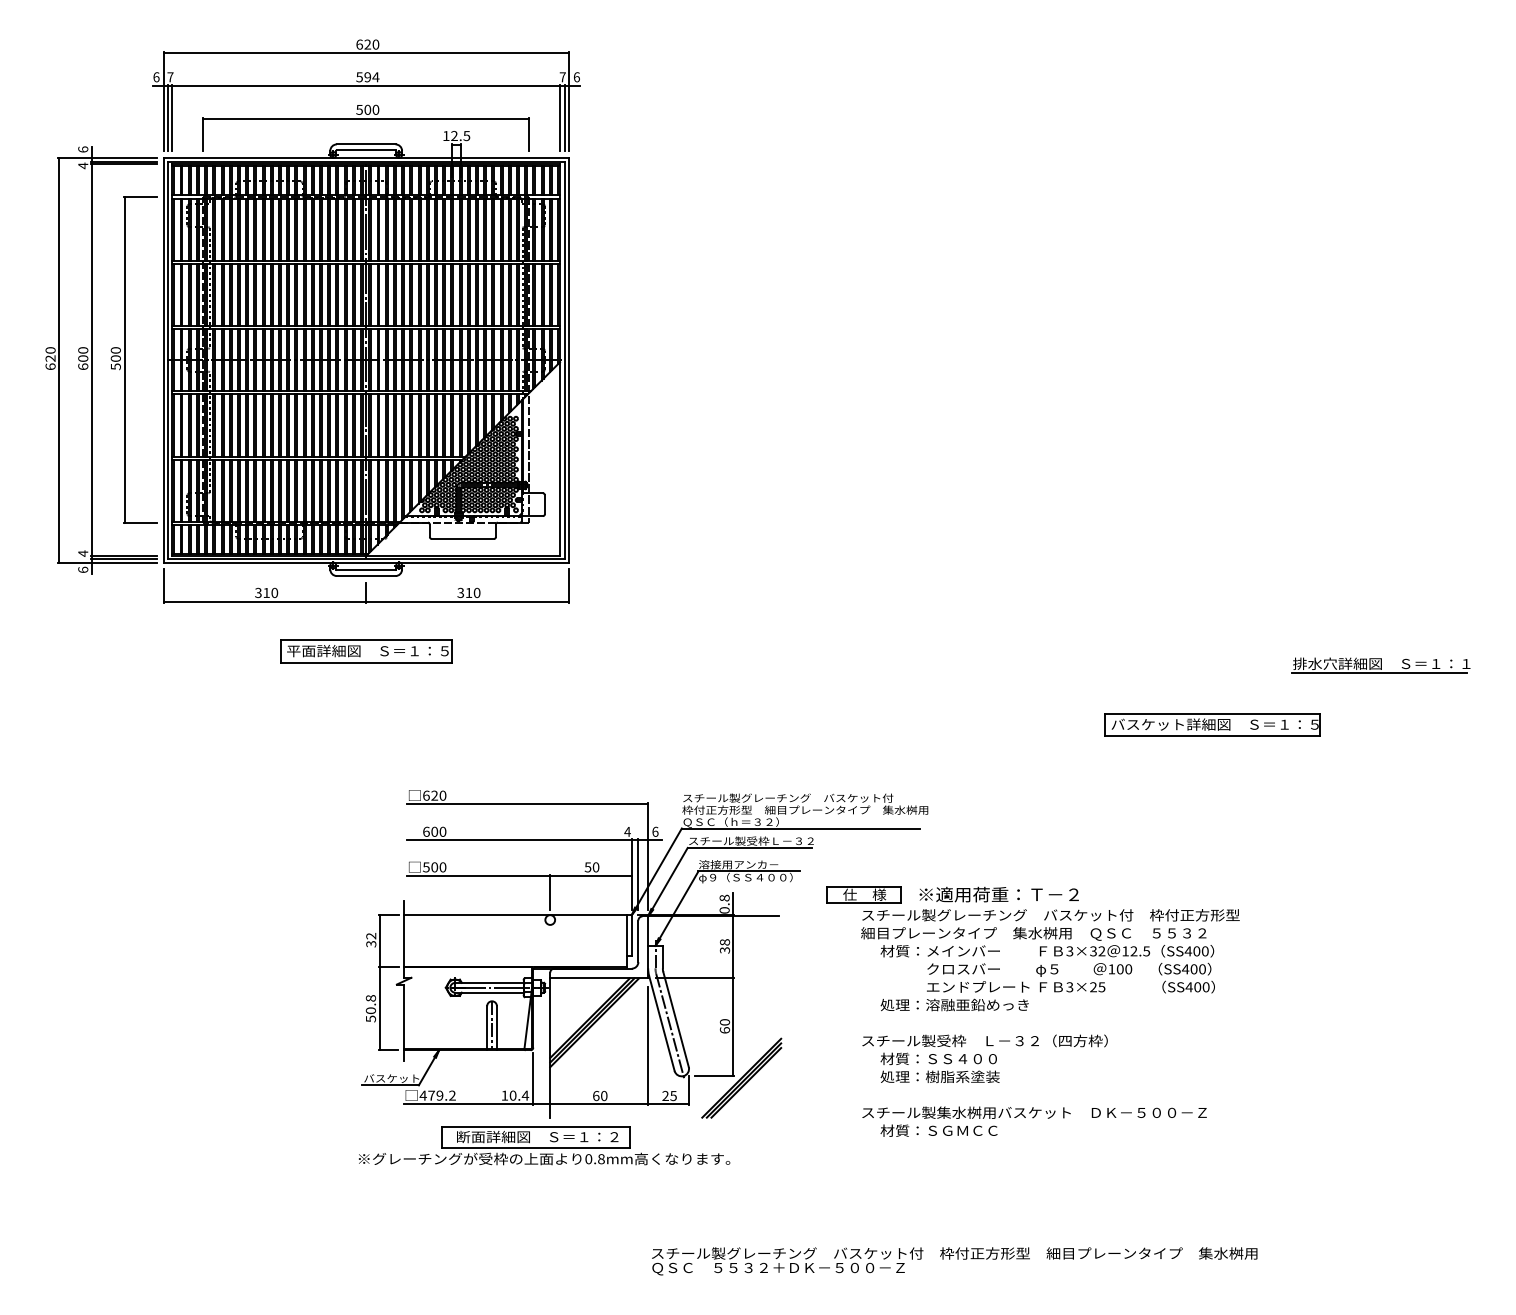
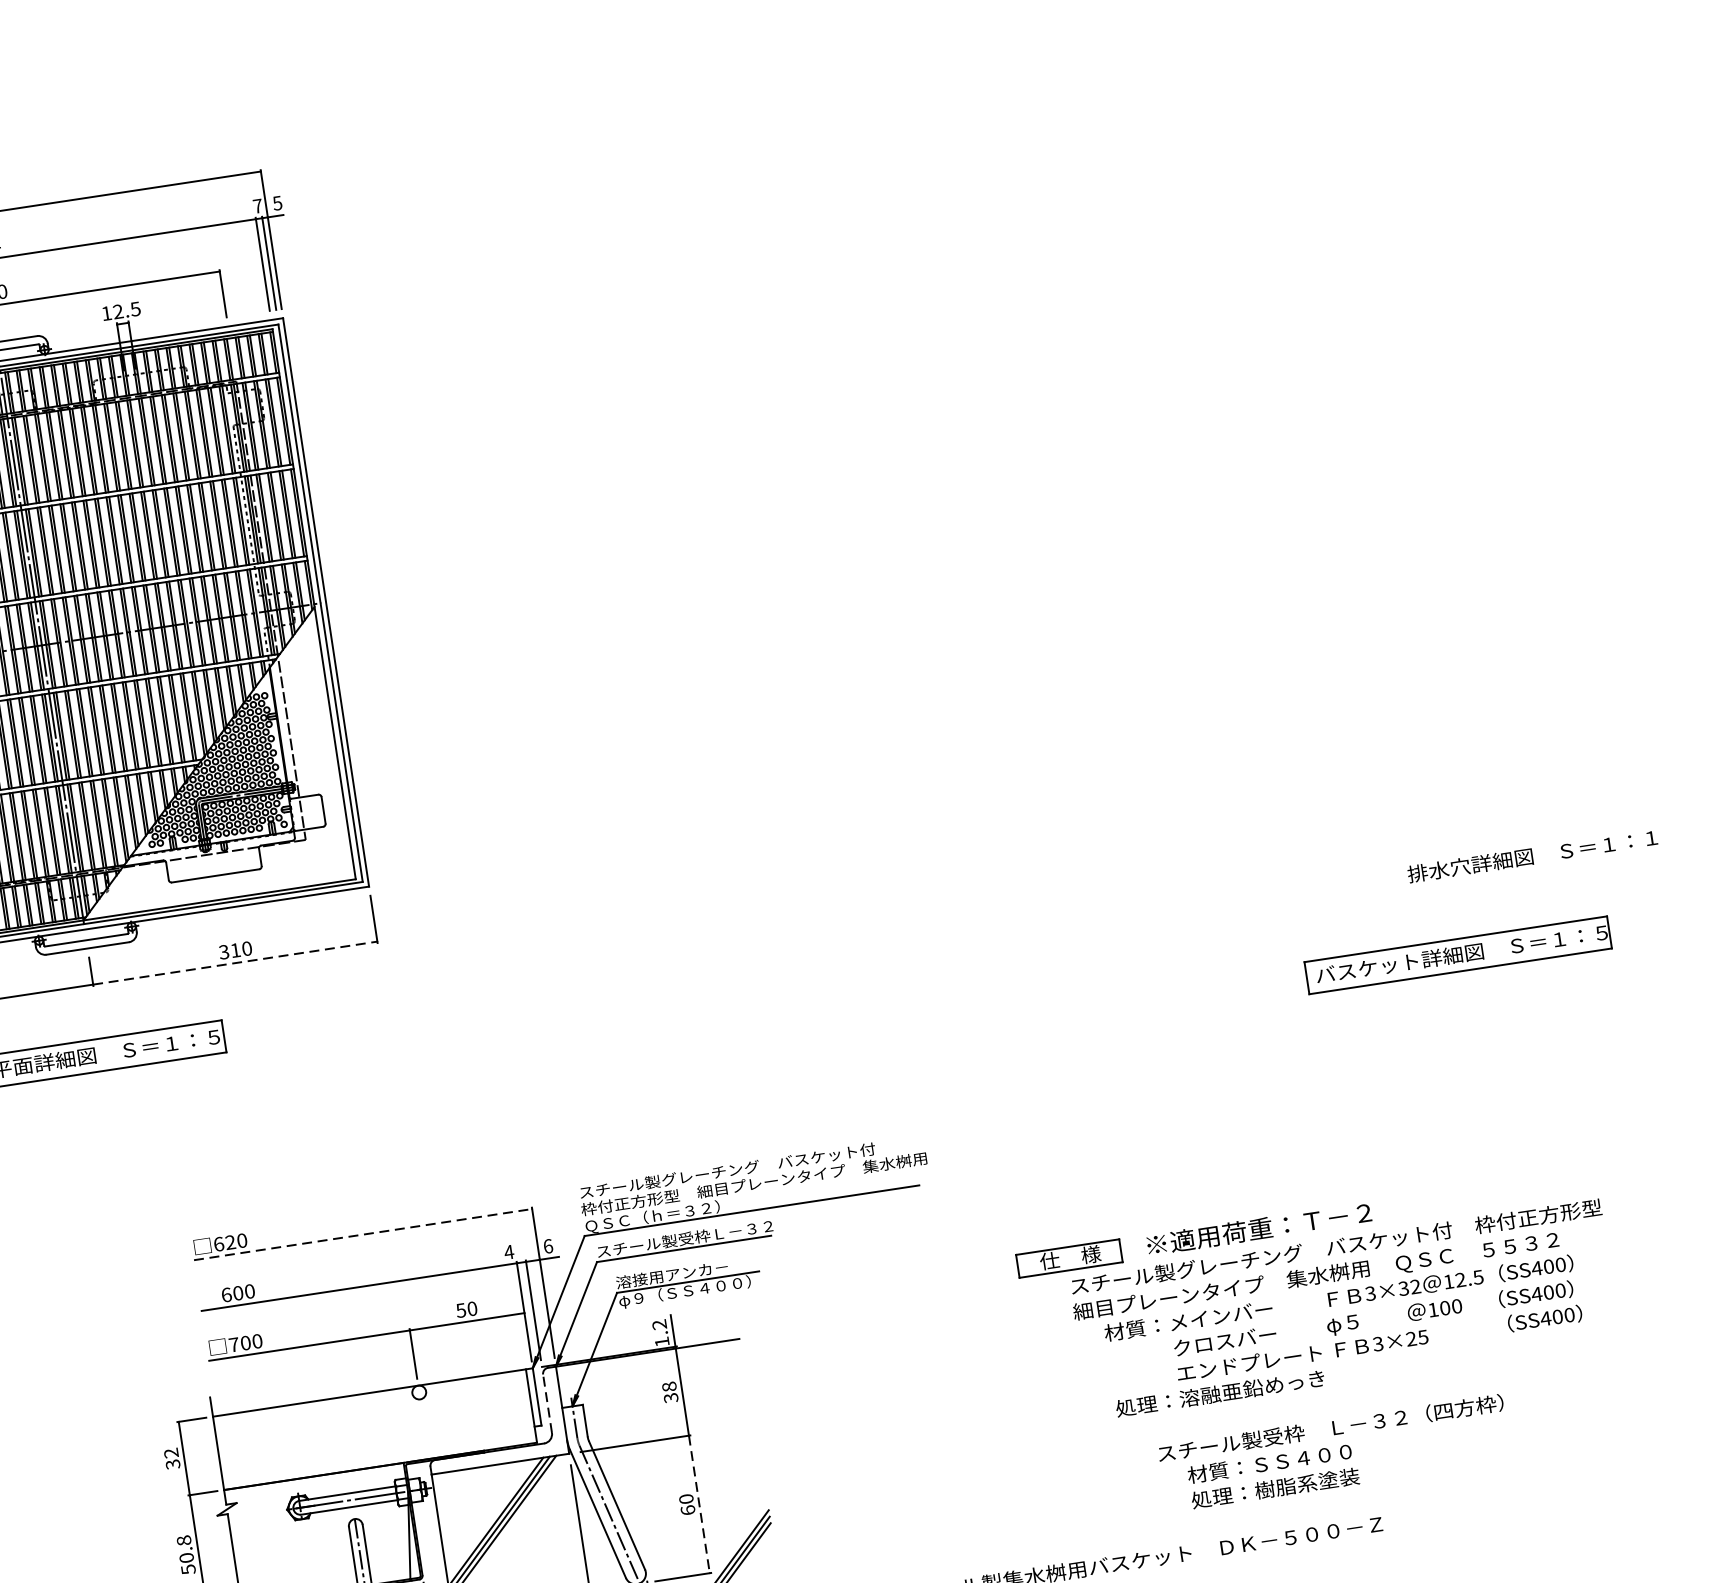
text: (576, 77) -> (277, 203), 6 -> 5
line: (467, 601) -> (235, 962), solid -> dashed
line: (1379, 672) -> (1531, 868), removed
part: (1212, 724) -> (1458, 954), moved
line: (528, 804) -> (364, 1234), solid -> dashed
text: (426, 867) -> (234, 1345), 500 -> 700
text: (724, 903) -> (660, 1332), 0.8 -> 1.2
line: (638, 941) -> (547, 1403), solid -> dashed
part: (1040, 948) -> (1328, 1295), moved
line: (733, 1027) -> (699, 1504), solid -> dashed
text: (984, 1058) -> (1333, 1453), moved

